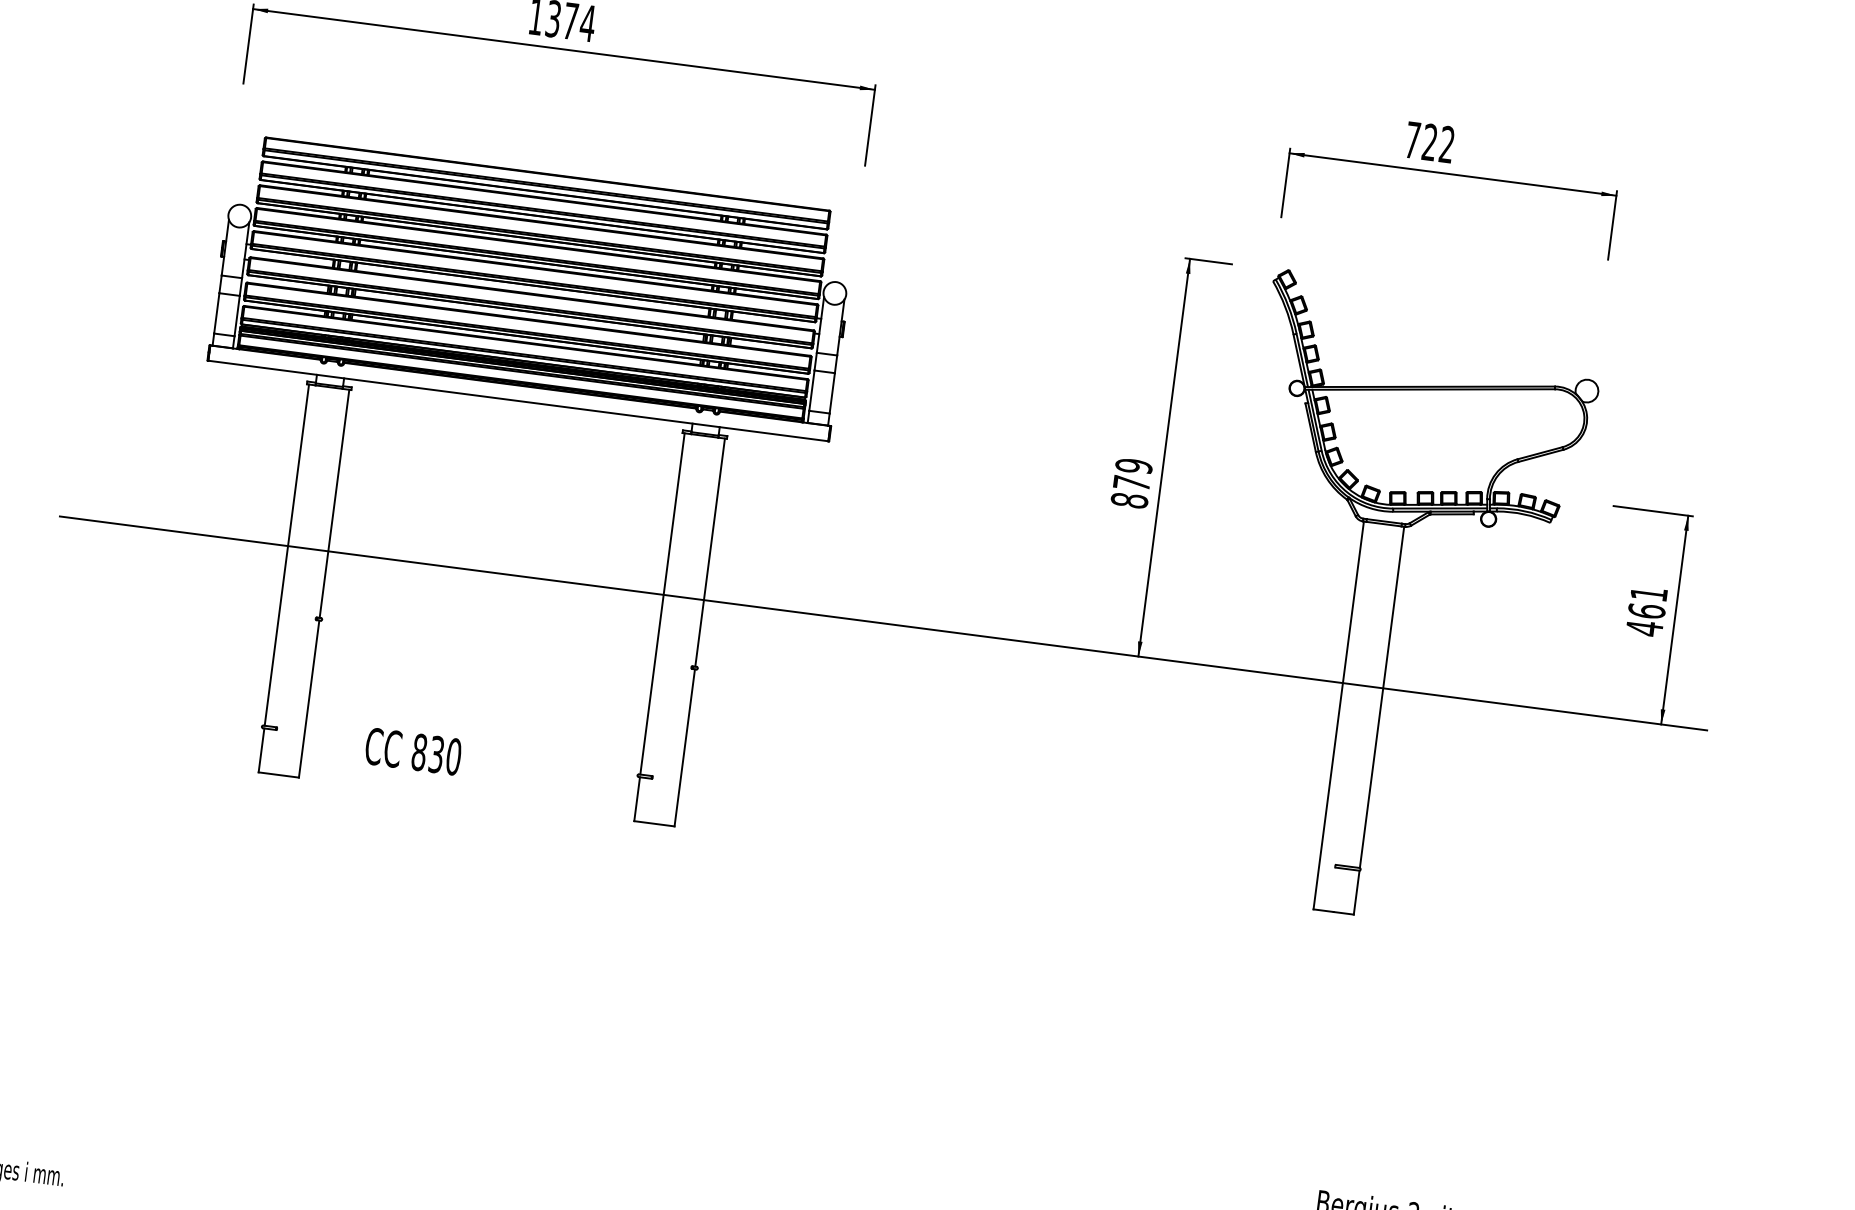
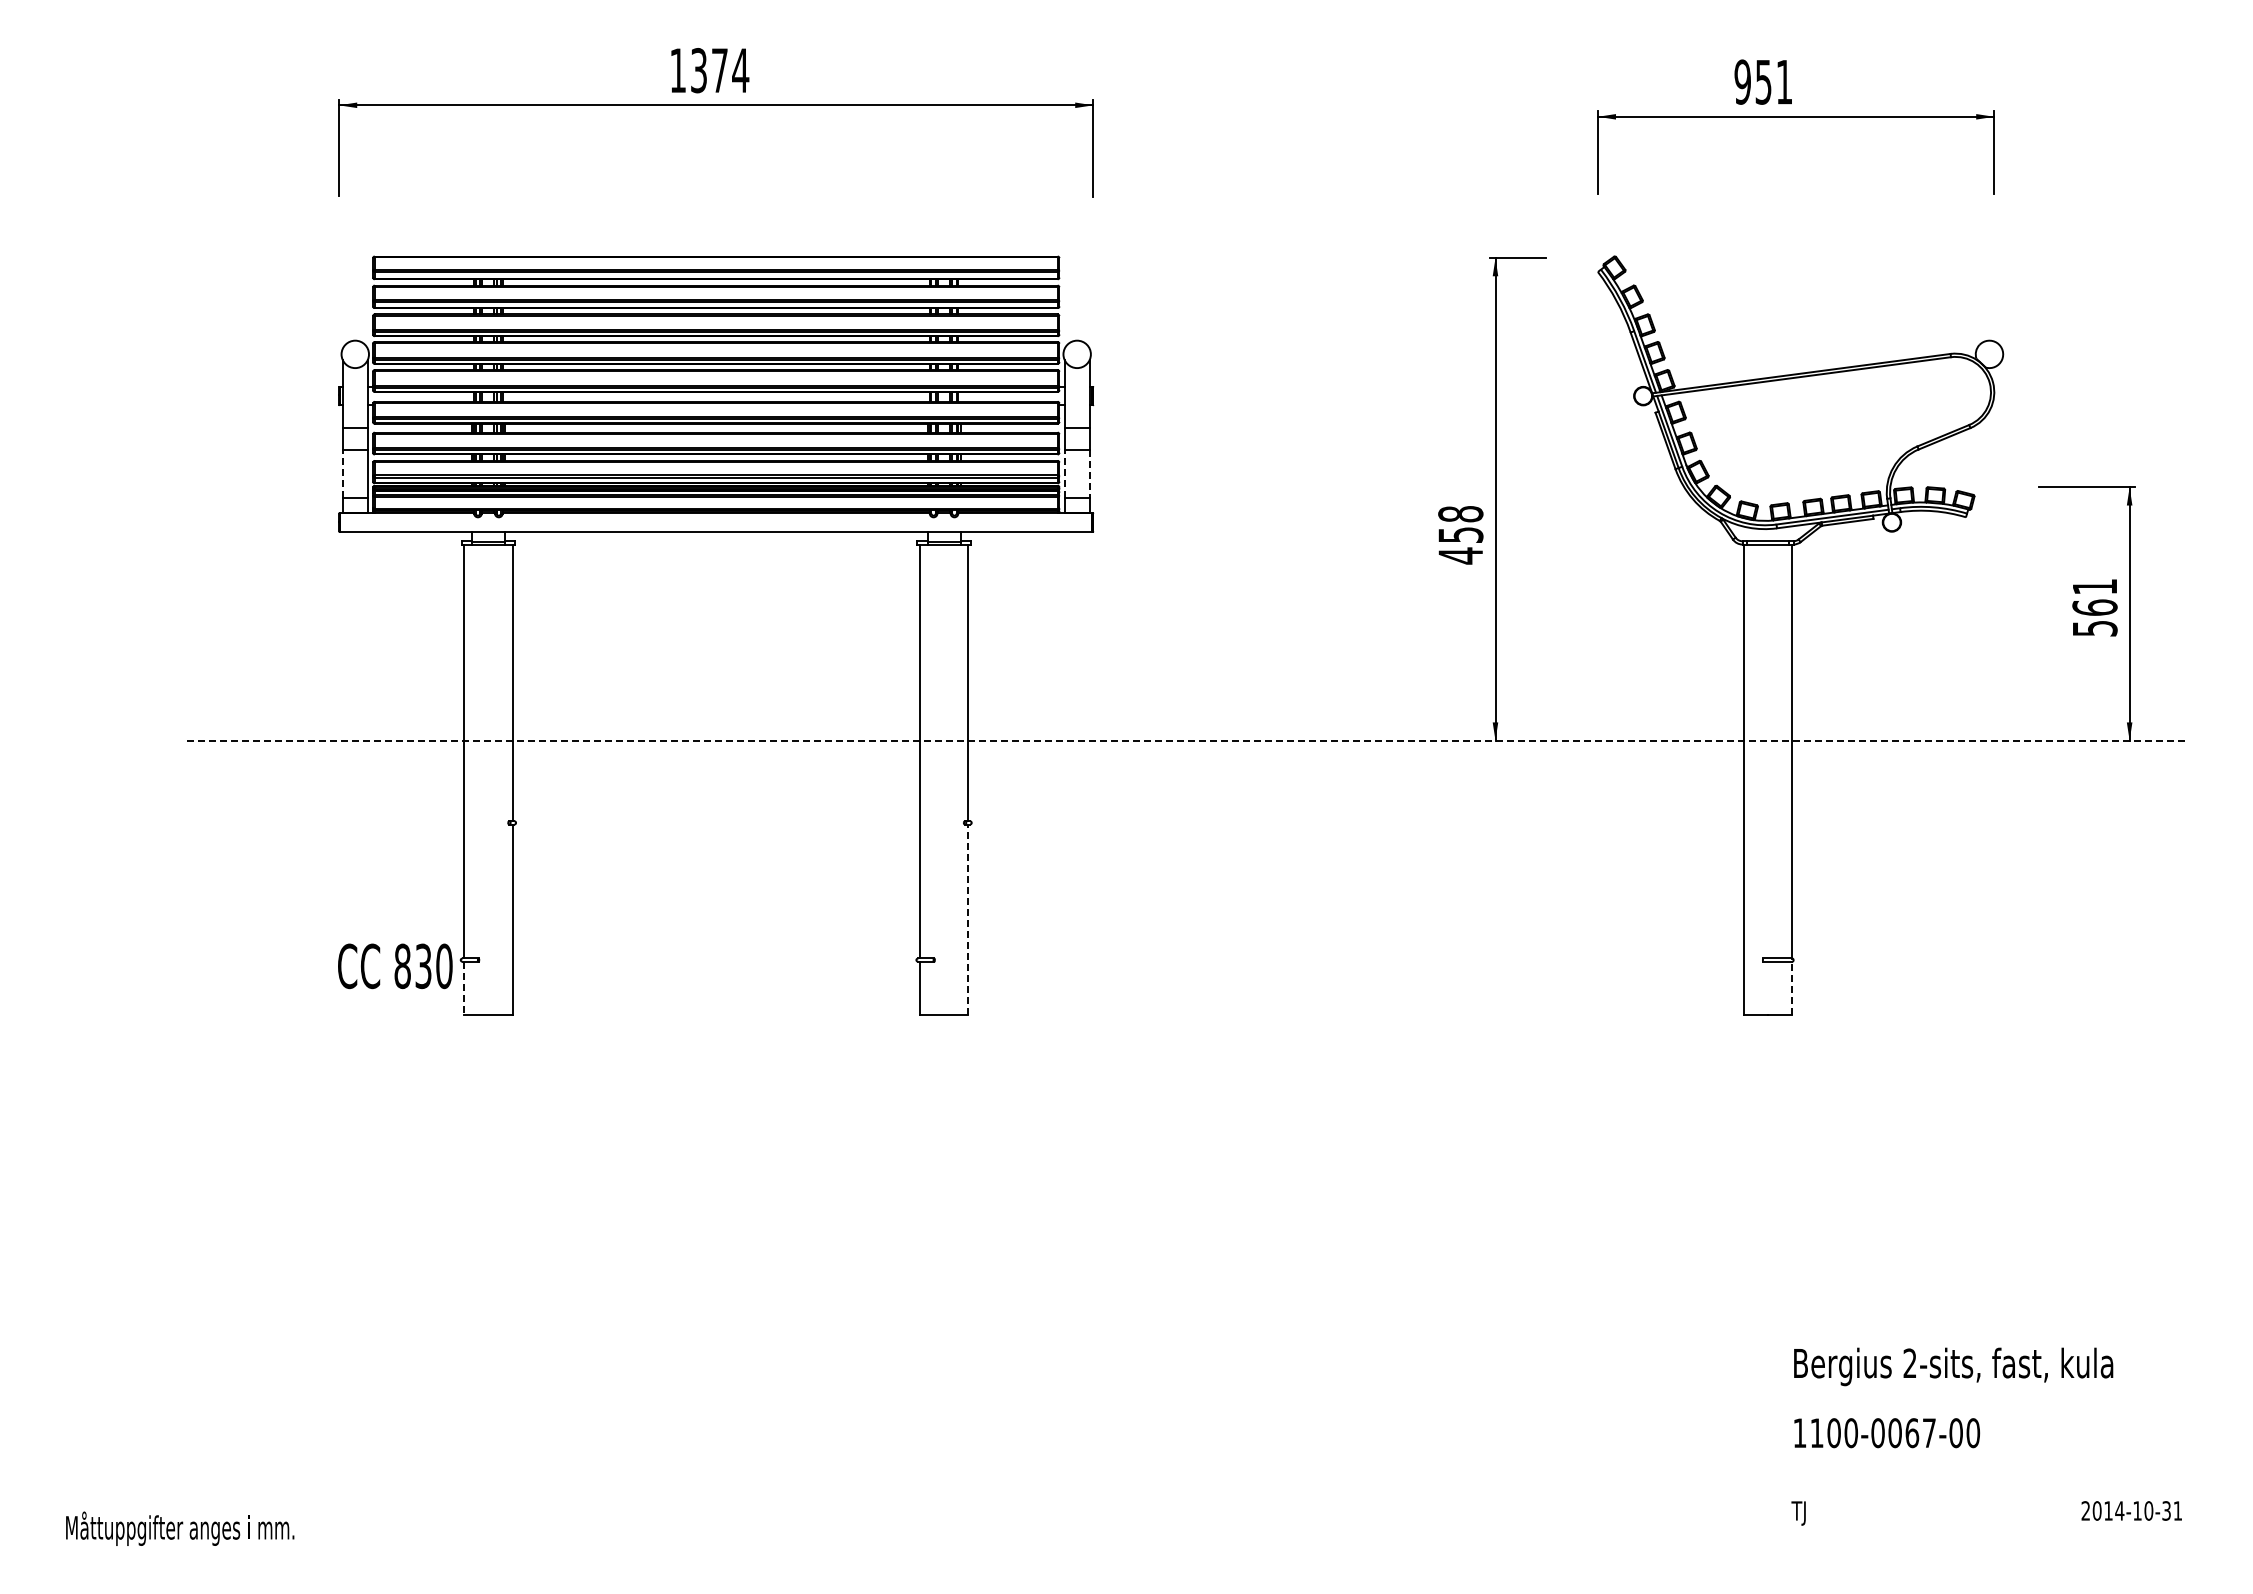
text: (1429, 141) -> (1762, 81), 722 -> 951
line: (216, 312) -> (342, 473), solid -> dashed
line: (811, 390) -> (1064, 473), solid -> dashed
line: (832, 393) -> (1089, 474), solid -> dashed
text: (1131, 483) -> (1460, 535), 879 -> 458
line: (882, 623) -> (1185, 740), solid -> dashed
text: (1645, 628) -> (2095, 628), 461 -> 561
line: (684, 747) -> (968, 919), solid -> dashed
line: (261, 750) -> (463, 988), solid -> dashed
text: (413, 751) -> (395, 966), moved
line: (1356, 892) -> (1792, 988), solid -> dashed

